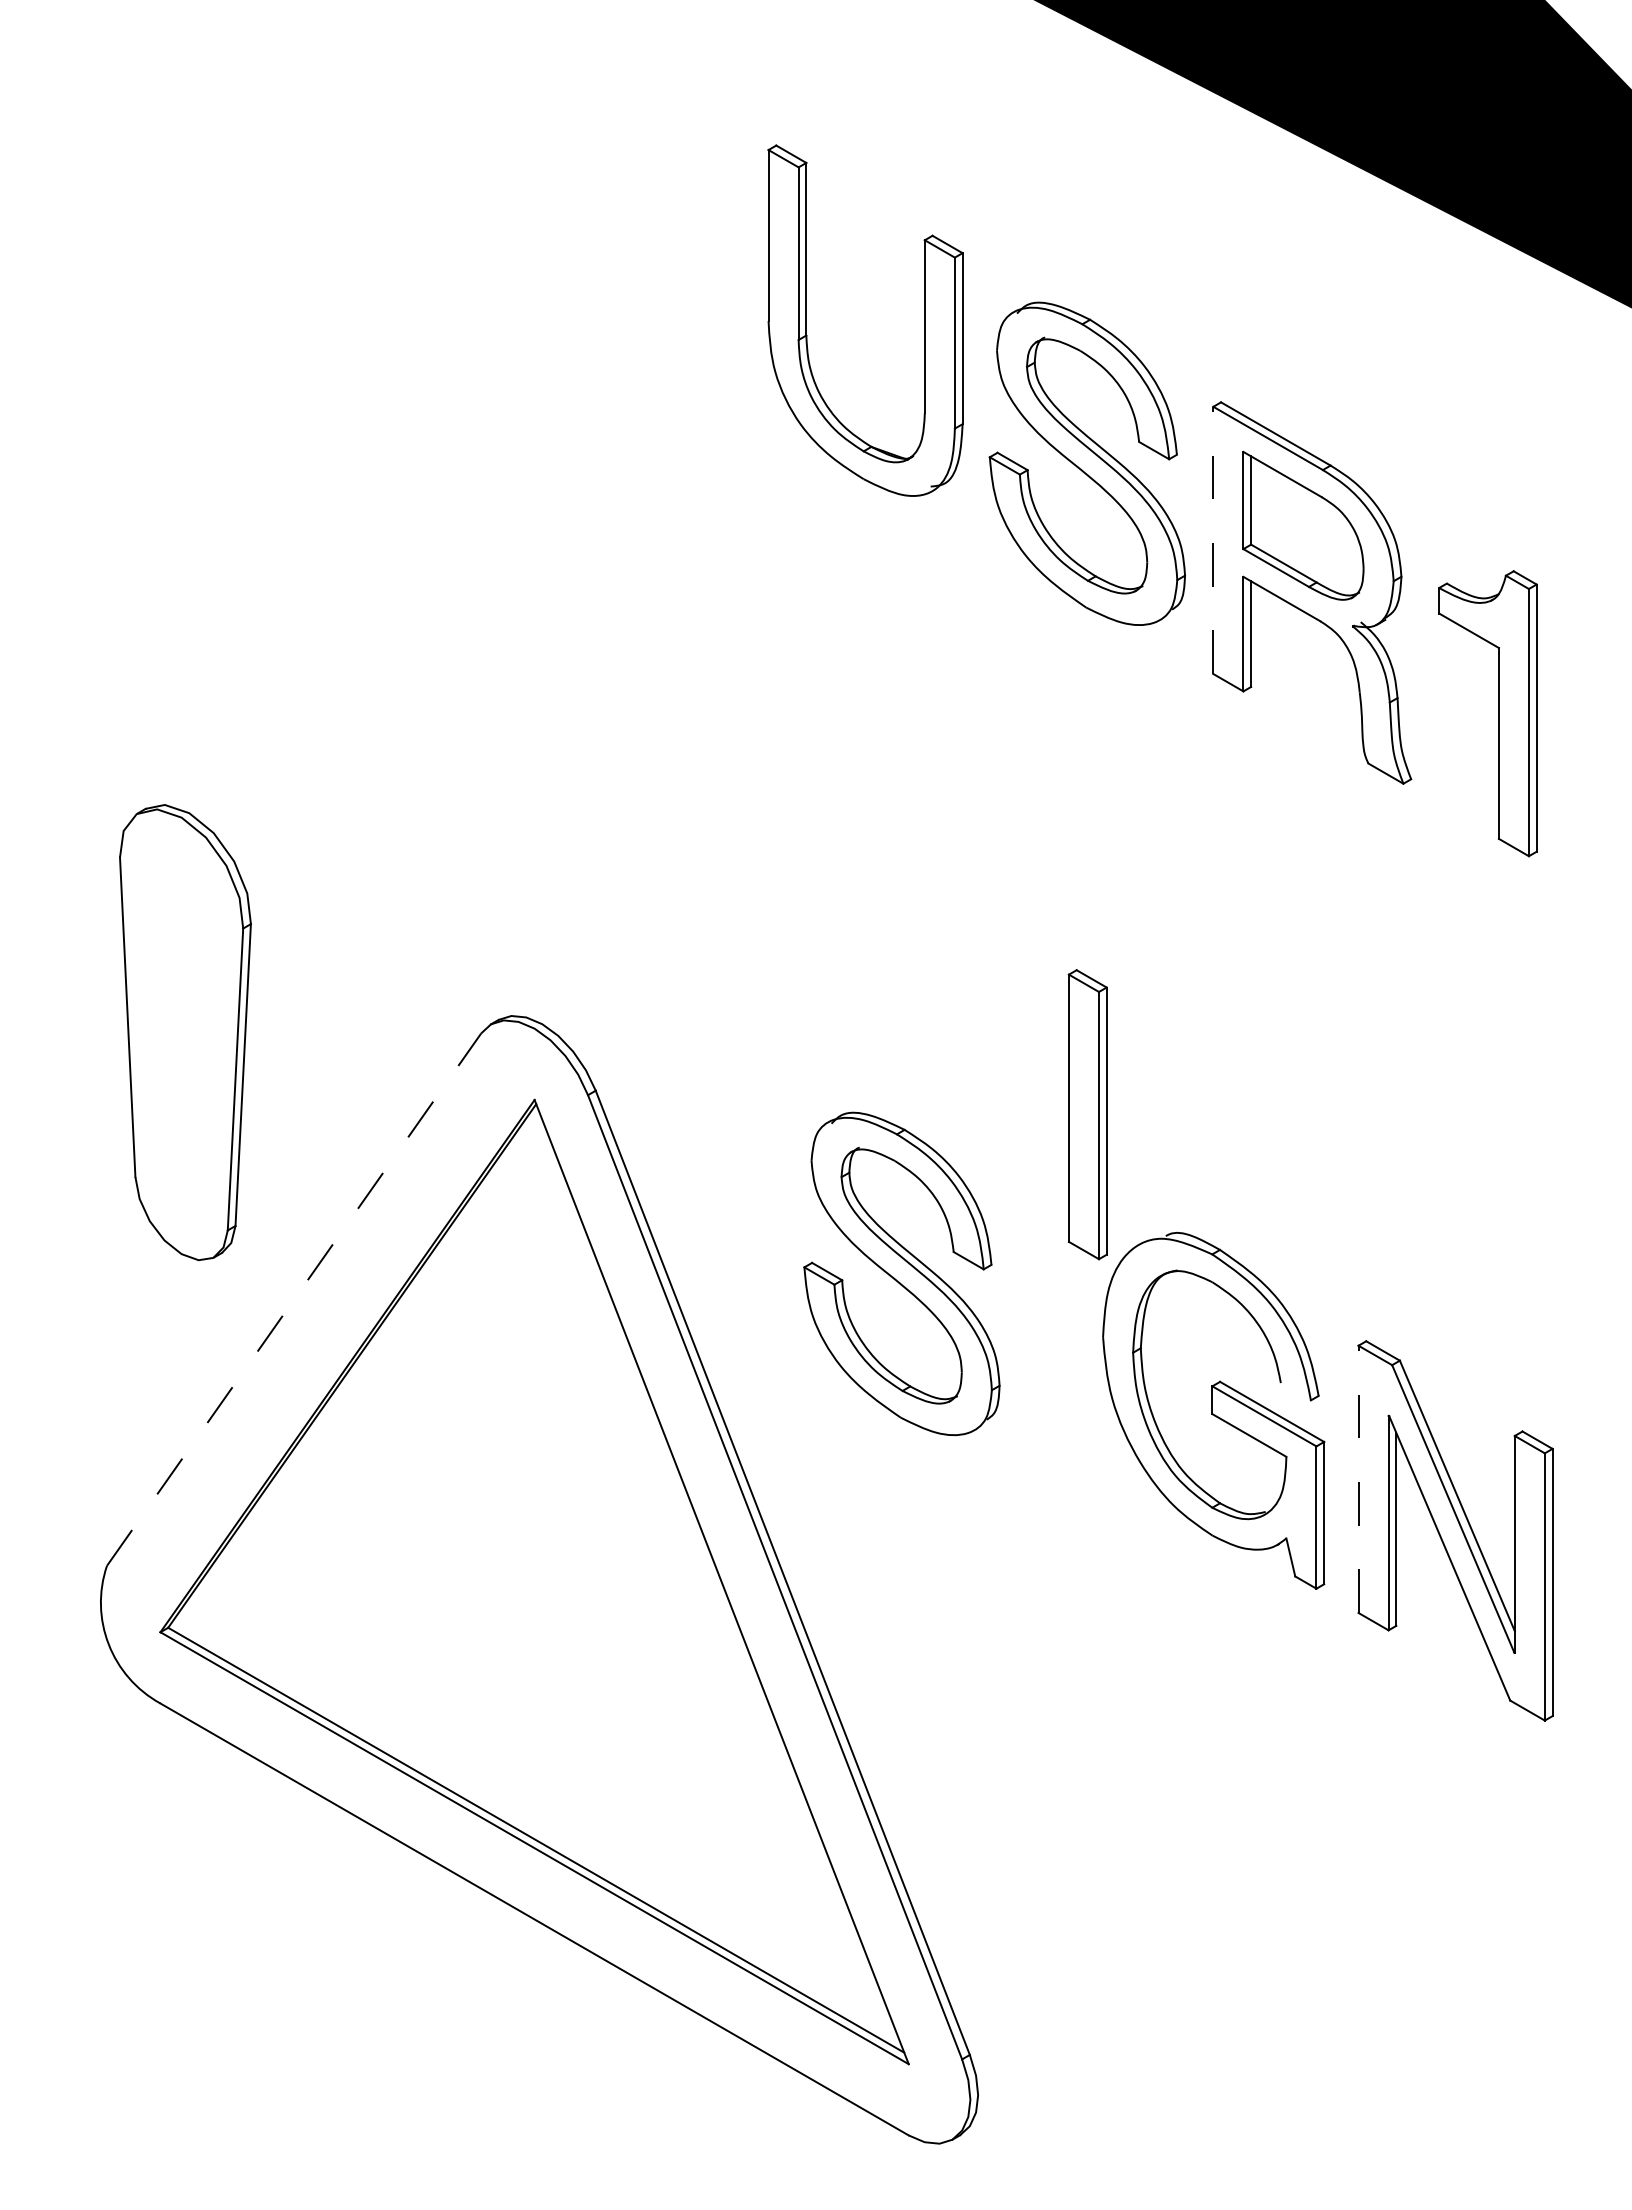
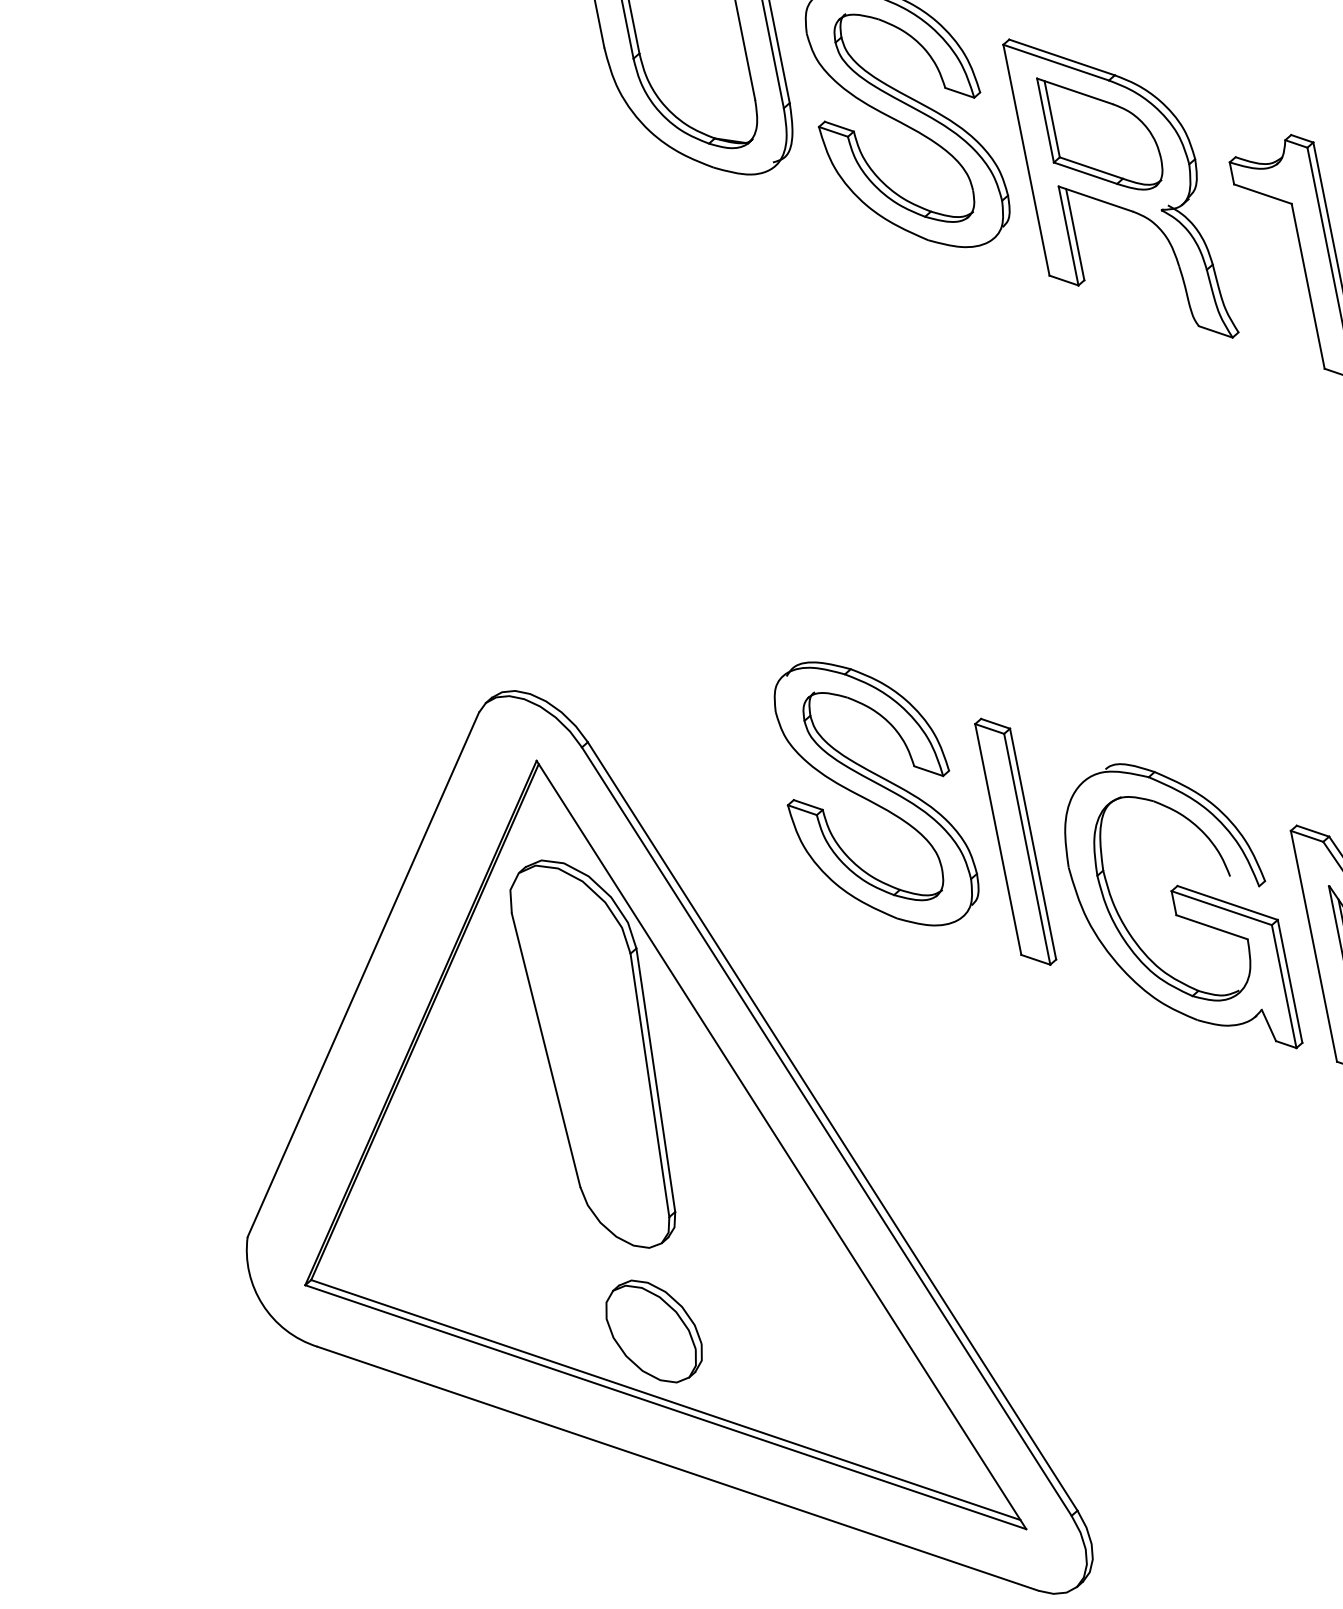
line: (1213, 540) -> (1026, 160), dashed -> solid
part: (185, 1032) -> (598, 1053), moved
part: (1087, 1114) -> (1015, 841), moved
part: (901, 1273) -> (872, 793), moved
line: (294, 1299) -> (363, 974), dashed -> solid
line: (1358, 1479) -> (1313, 946), dashed -> solid
part: (538, 1760) -> (654, 1330), added

